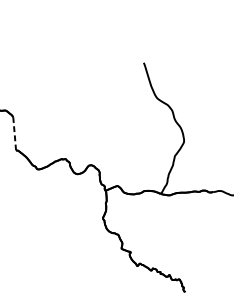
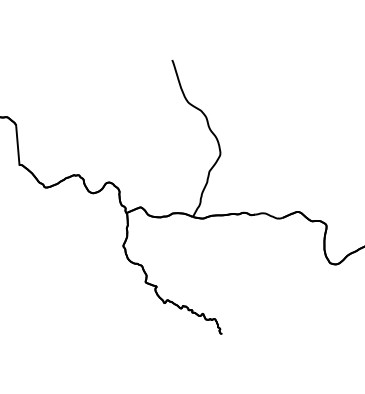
line: (14, 134) -> (17, 145), dashed -> solid

